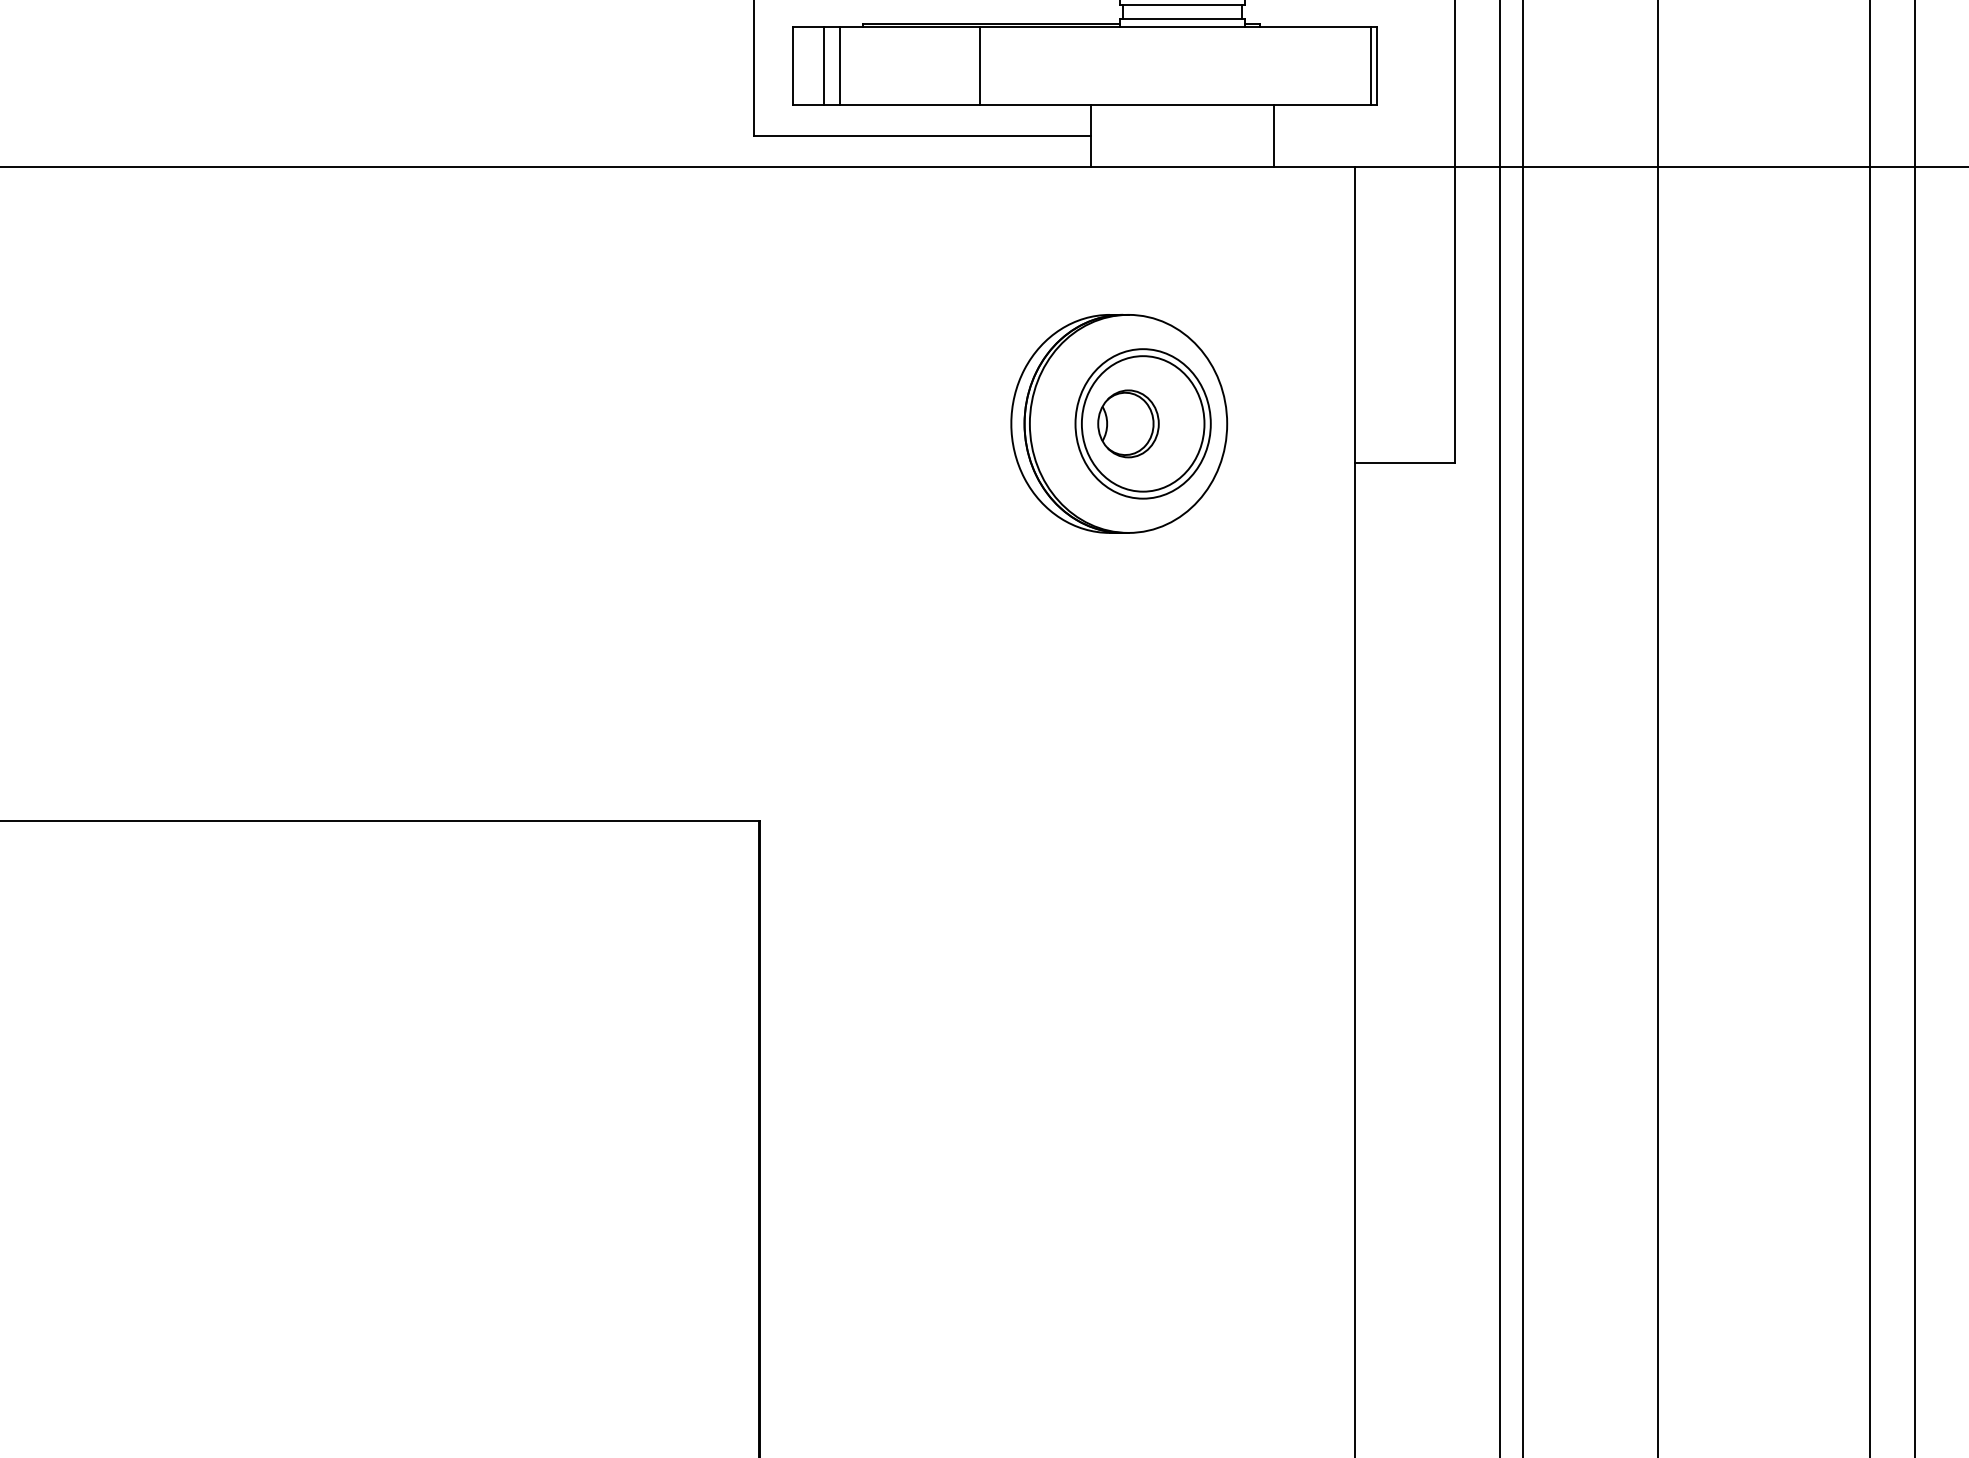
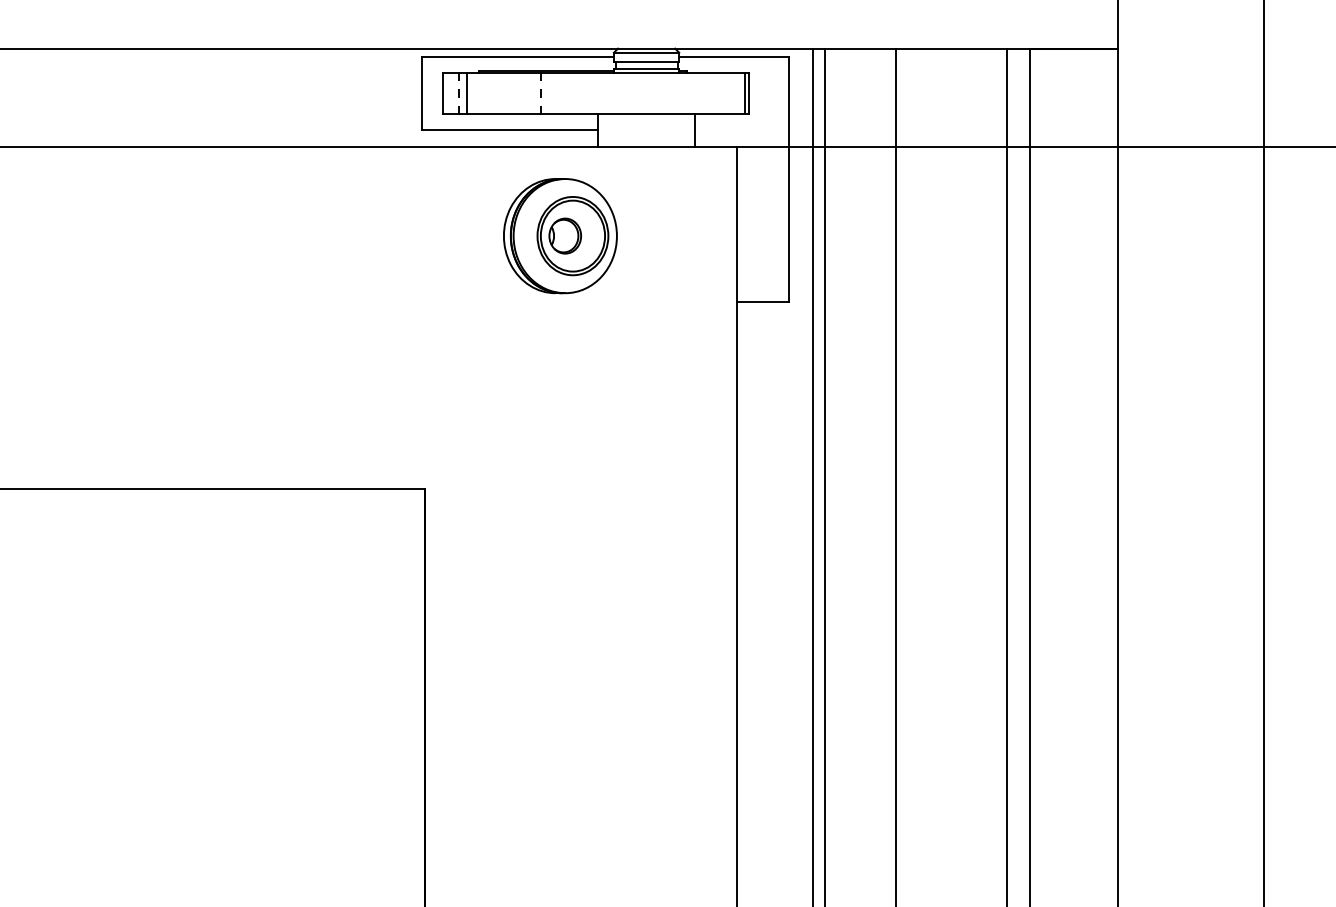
line: (825, 65) -> (459, 93), solid -> dashed
line: (979, 67) -> (540, 94), solid -> dashed
part: (1119, 424) -> (560, 236), moved

